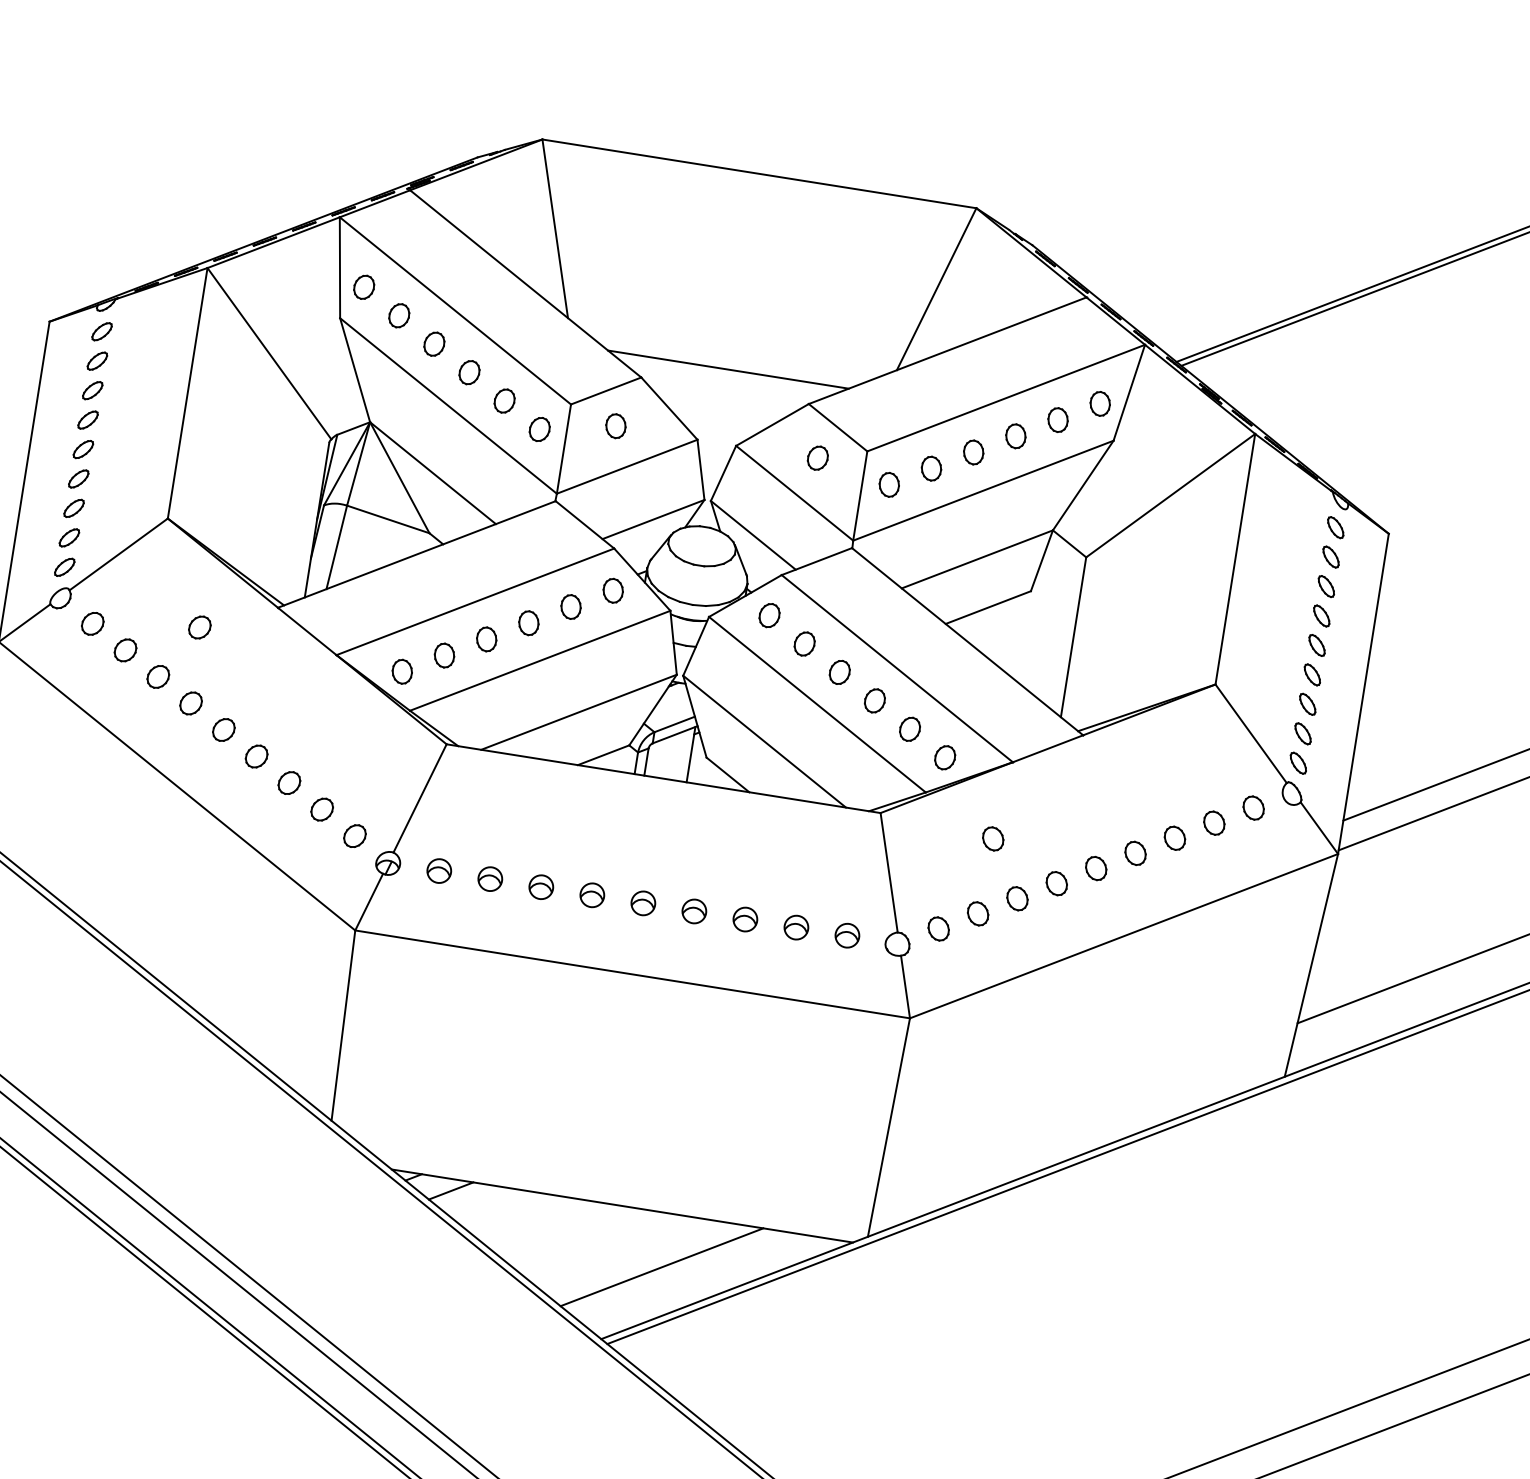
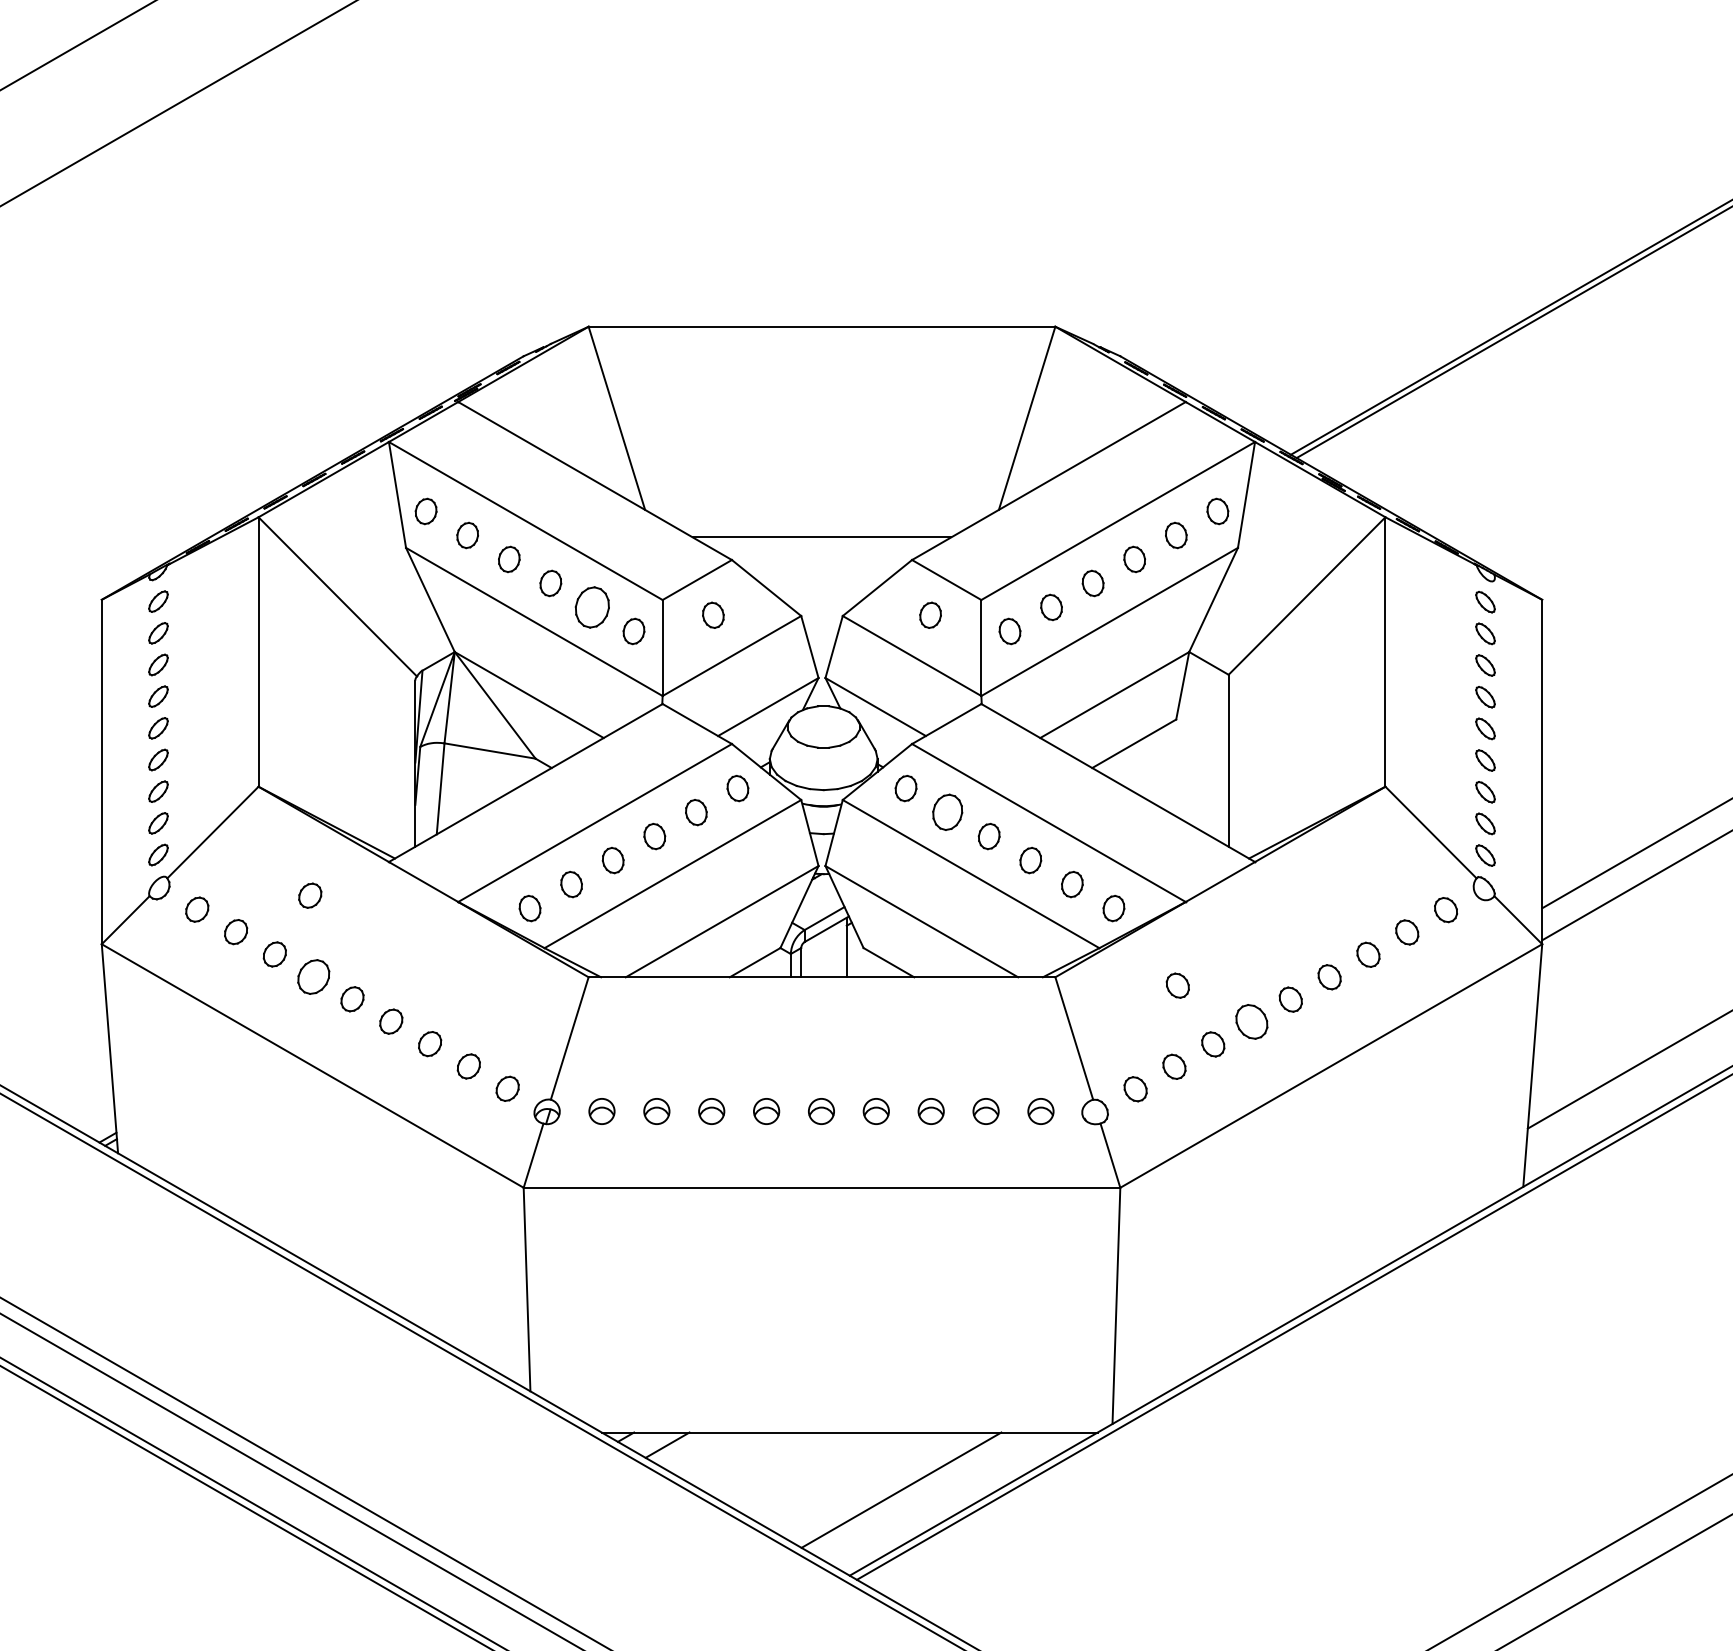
part: (504, 401) -> (592, 607), size x1.6
part: (804, 643) -> (947, 812), size x1.4
part: (190, 703) -> (313, 976), size x1.4
part: (1057, 884) -> (1252, 1022), size x1.4

